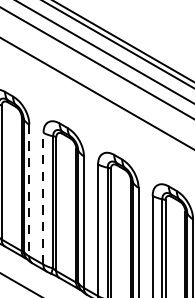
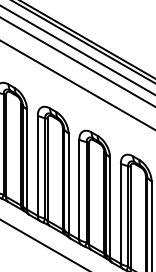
line: (29, 191) -> (27, 160), dashed -> solid
line: (43, 198) -> (37, 165), dashed -> solid

